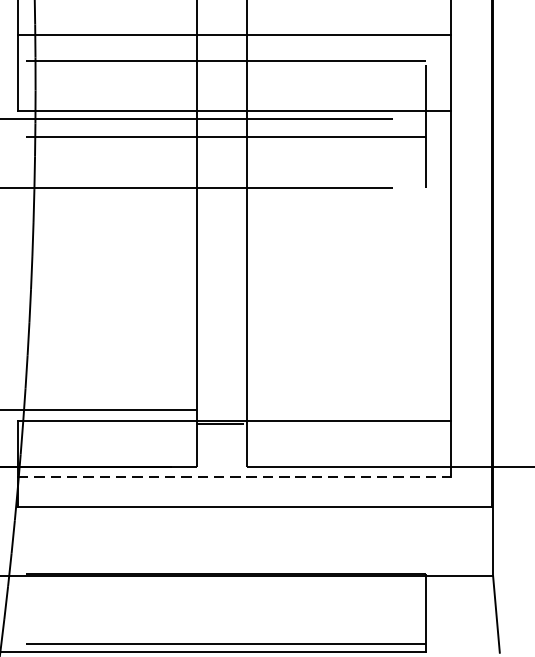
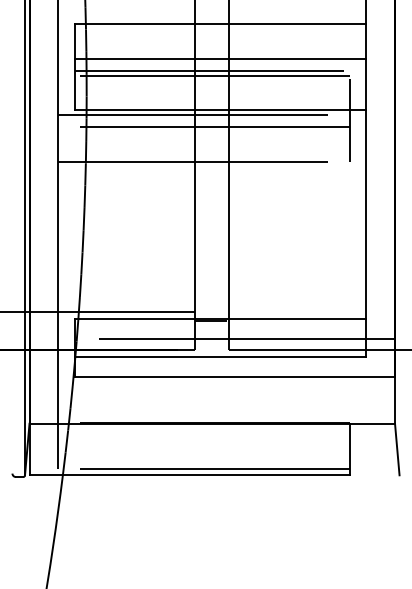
line: (234, 52) -> (220, 70), added
line: (254, 449) -> (234, 338), added
line: (234, 477) -> (220, 357), dashed -> solid

